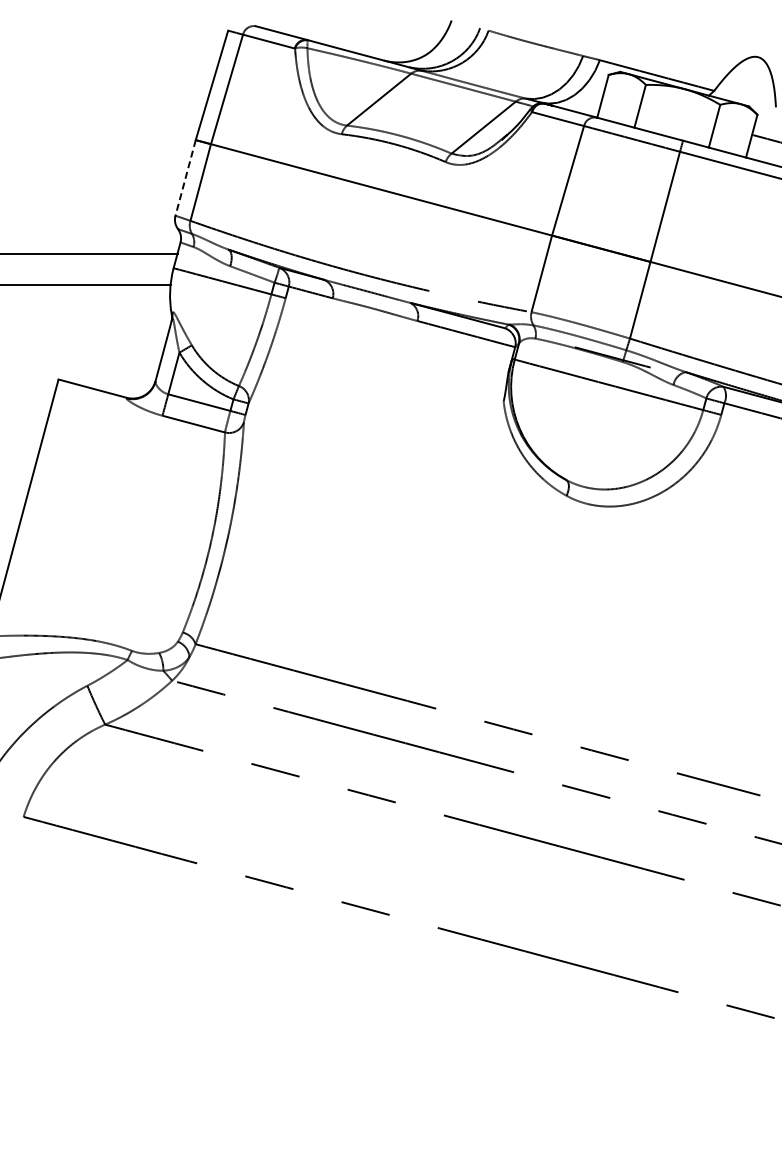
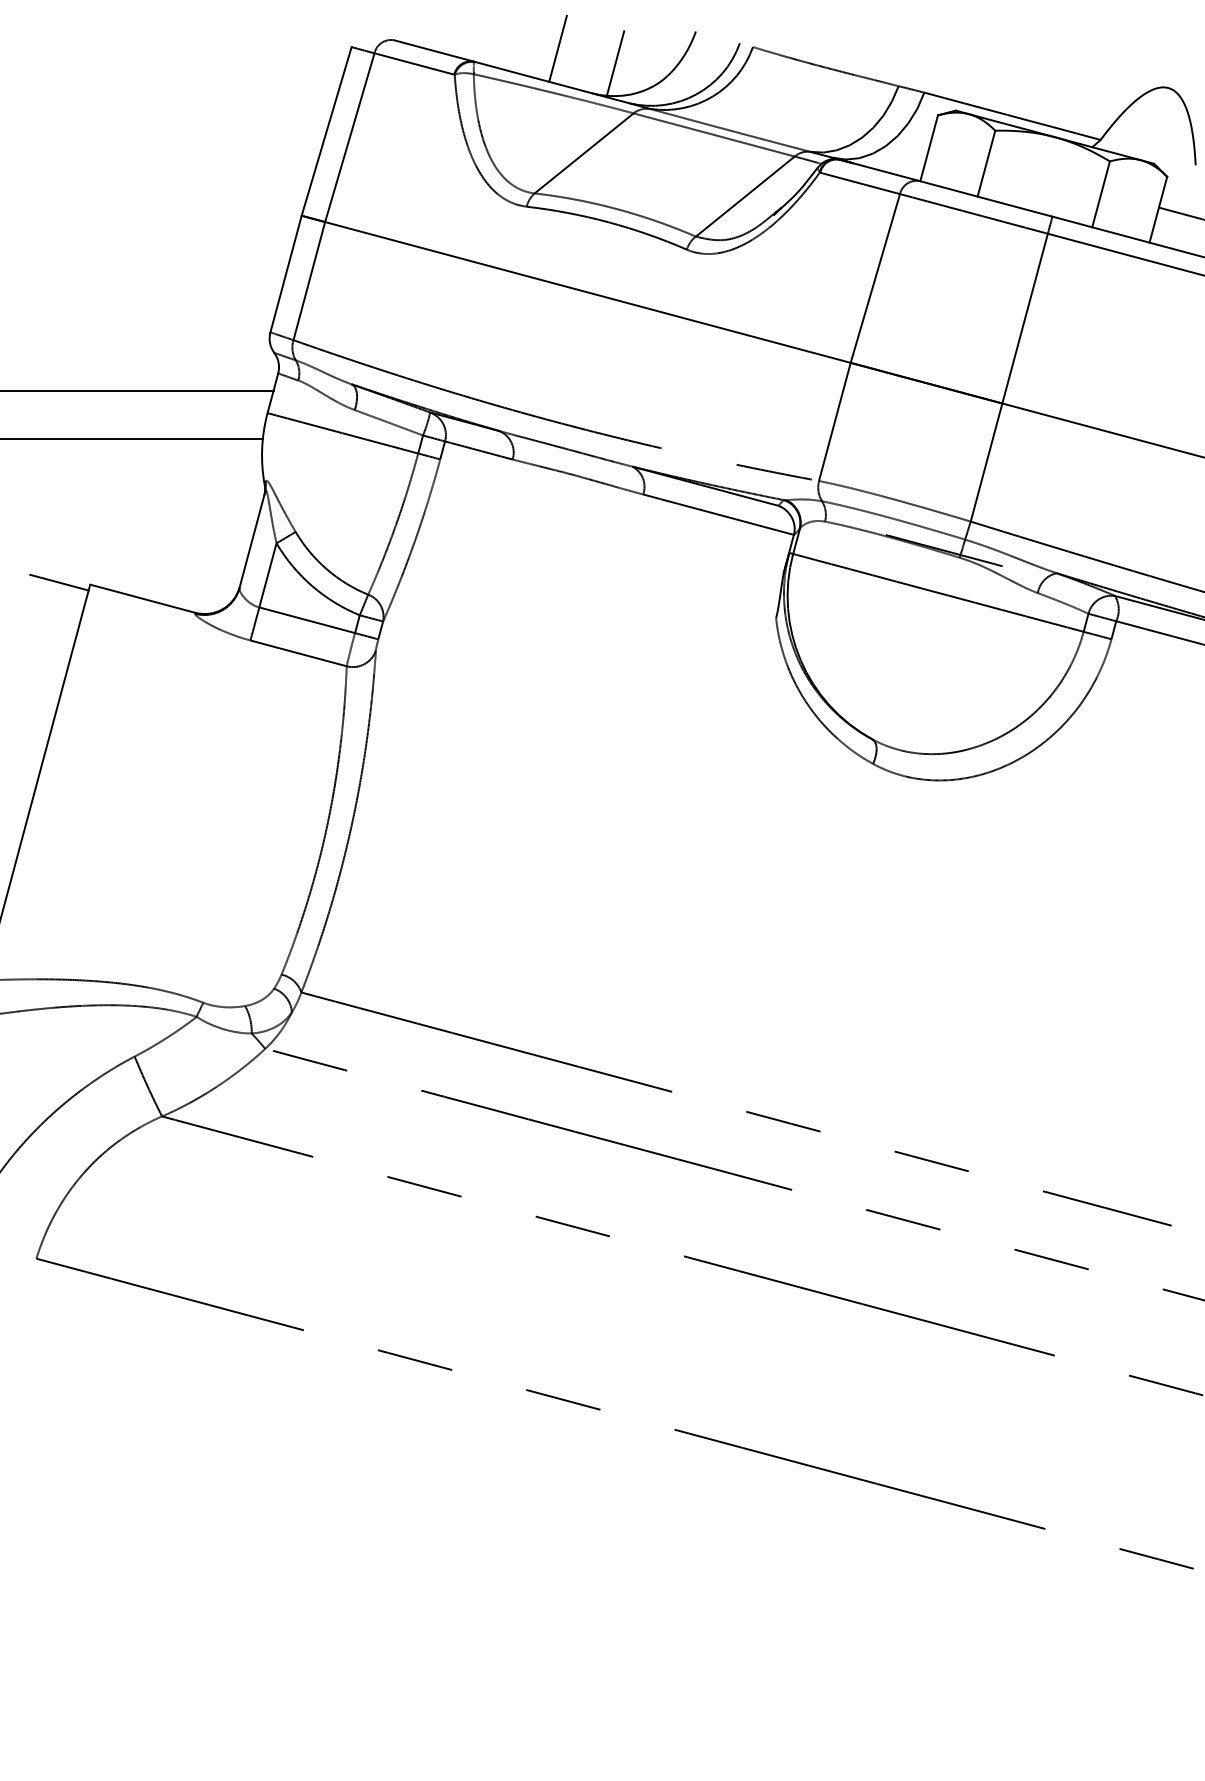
line: (361, 31) -> (557, 48), added
line: (399, 41) -> (615, 63), added
line: (185, 178) -> (285, 274), dashed -> solid
line: (38, 378) -> (59, 583), added

